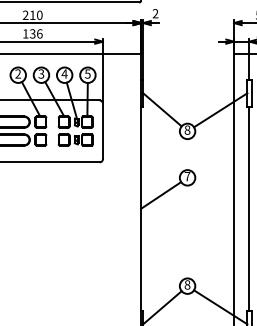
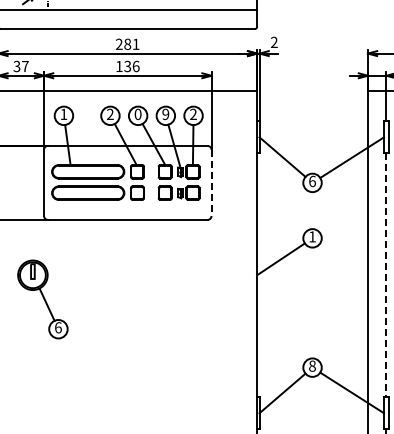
text: (35, 14) -> (131, 43), 210 -> 281
text: (40, 74) -> (137, 114), 3 -> 0
text: (64, 74) -> (165, 114), 4 -> 9
text: (87, 74) -> (193, 114), 5 -> 2
text: (187, 129) -> (312, 180), 8 -> 6
line: (102, 131) -> (211, 183), solid -> dashed
text: (187, 176) -> (312, 236), 7 -> 1
line: (249, 208) -> (386, 275), solid -> dashed

